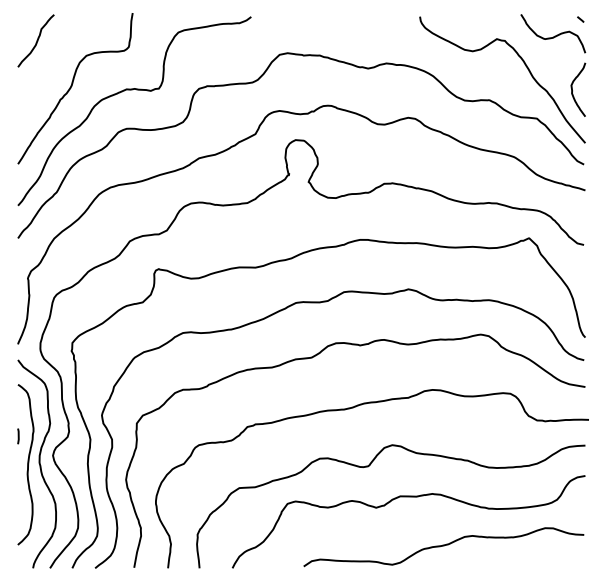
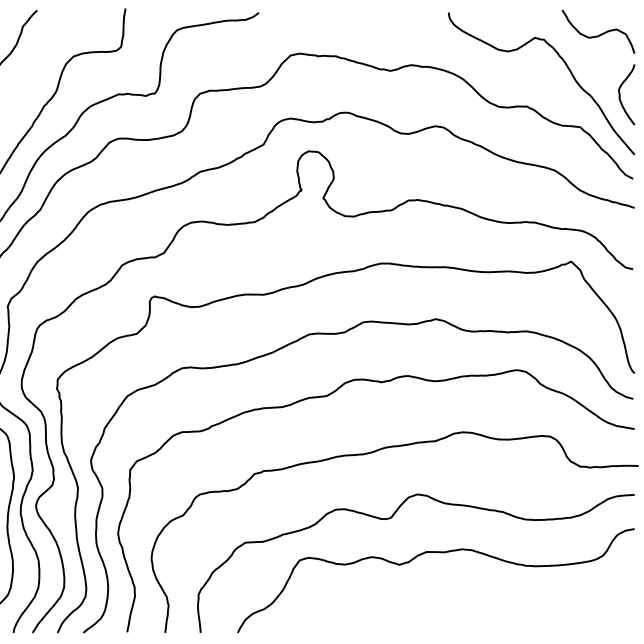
line: (580, 19) -> (629, 15), removed
curve: (443, 546) -> (475, 608), removed

